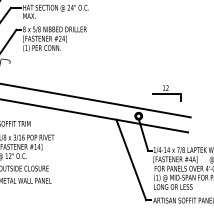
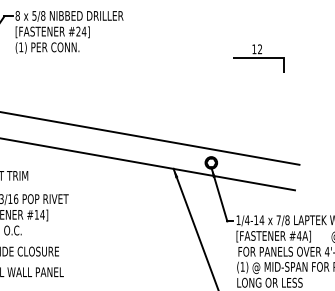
part: (166, 93) -> (258, 58), moved

